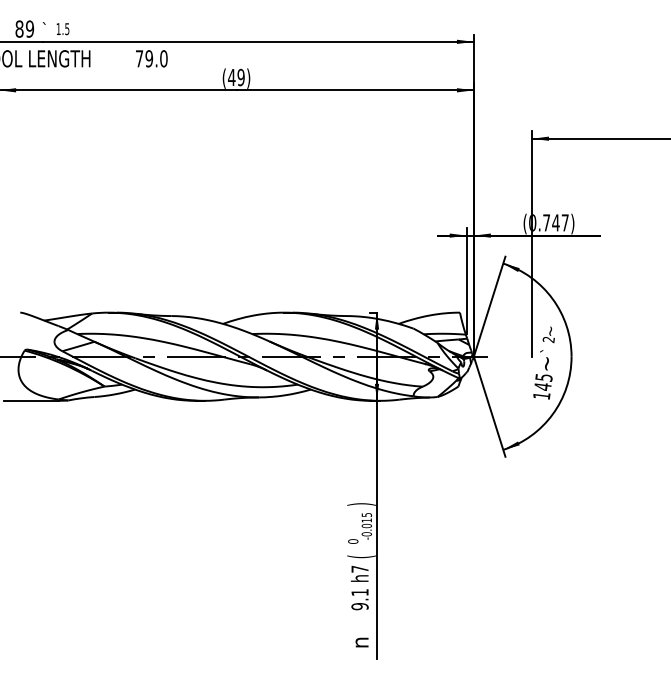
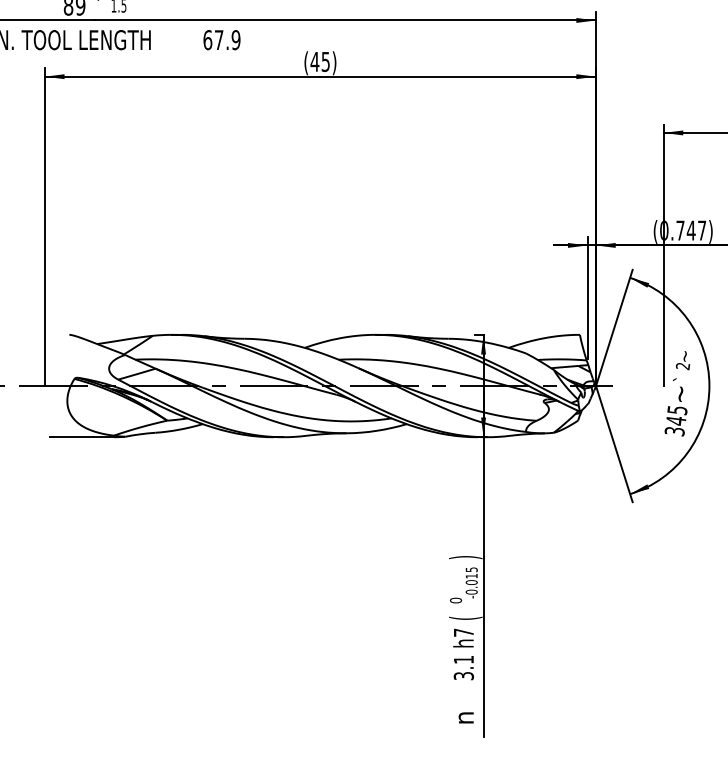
text: (151, 58) -> (221, 39), 79.0 -> 67.9
text: (240, 76) -> (325, 60), (49) -> (45)
text: (541, 396) -> (674, 432), 145 -> 345
text: (359, 606) -> (463, 676), 9.1 -> 3.1

